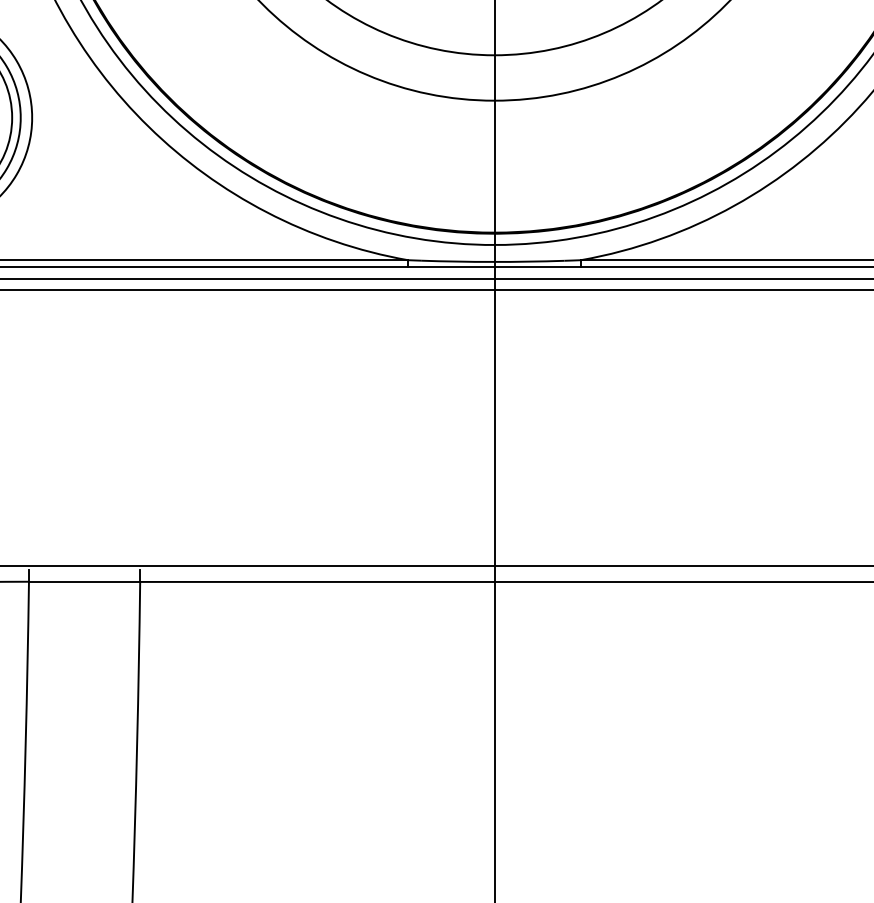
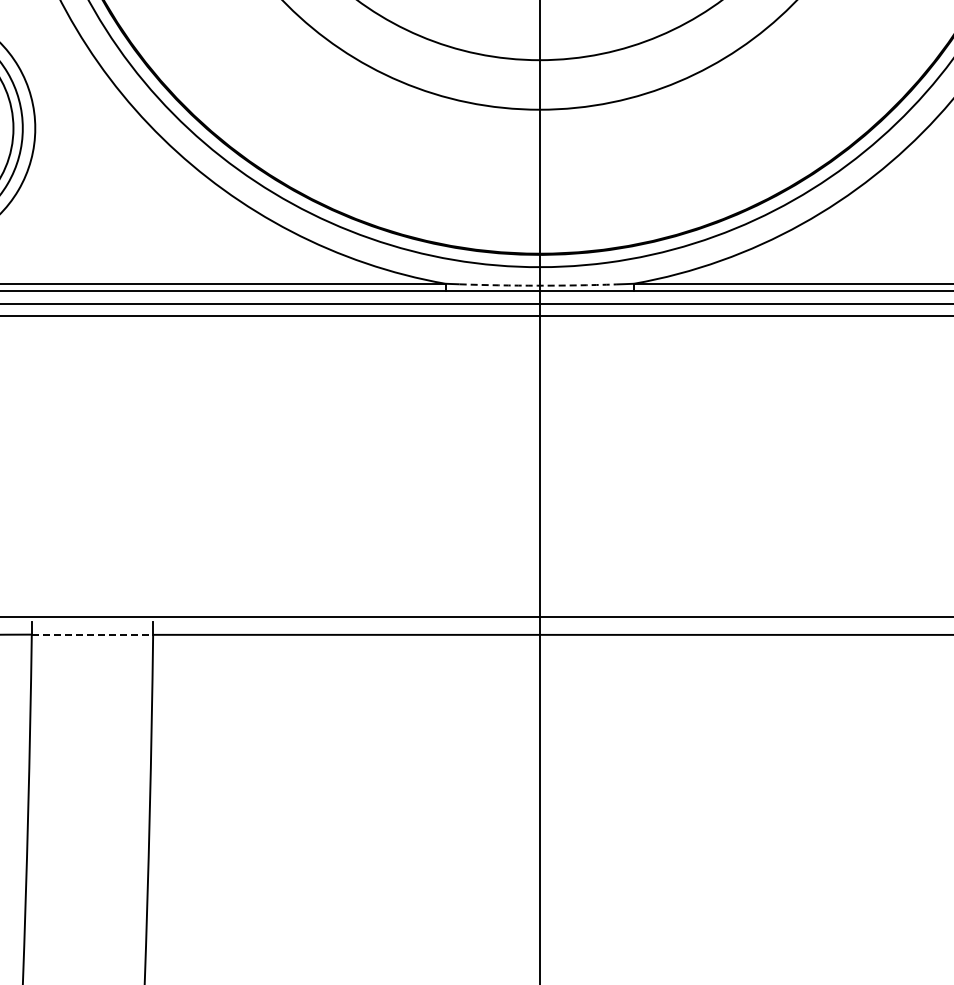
arc: (492, 261) -> (537, 285), solid -> dashed
line: (84, 581) -> (92, 634), solid -> dashed

